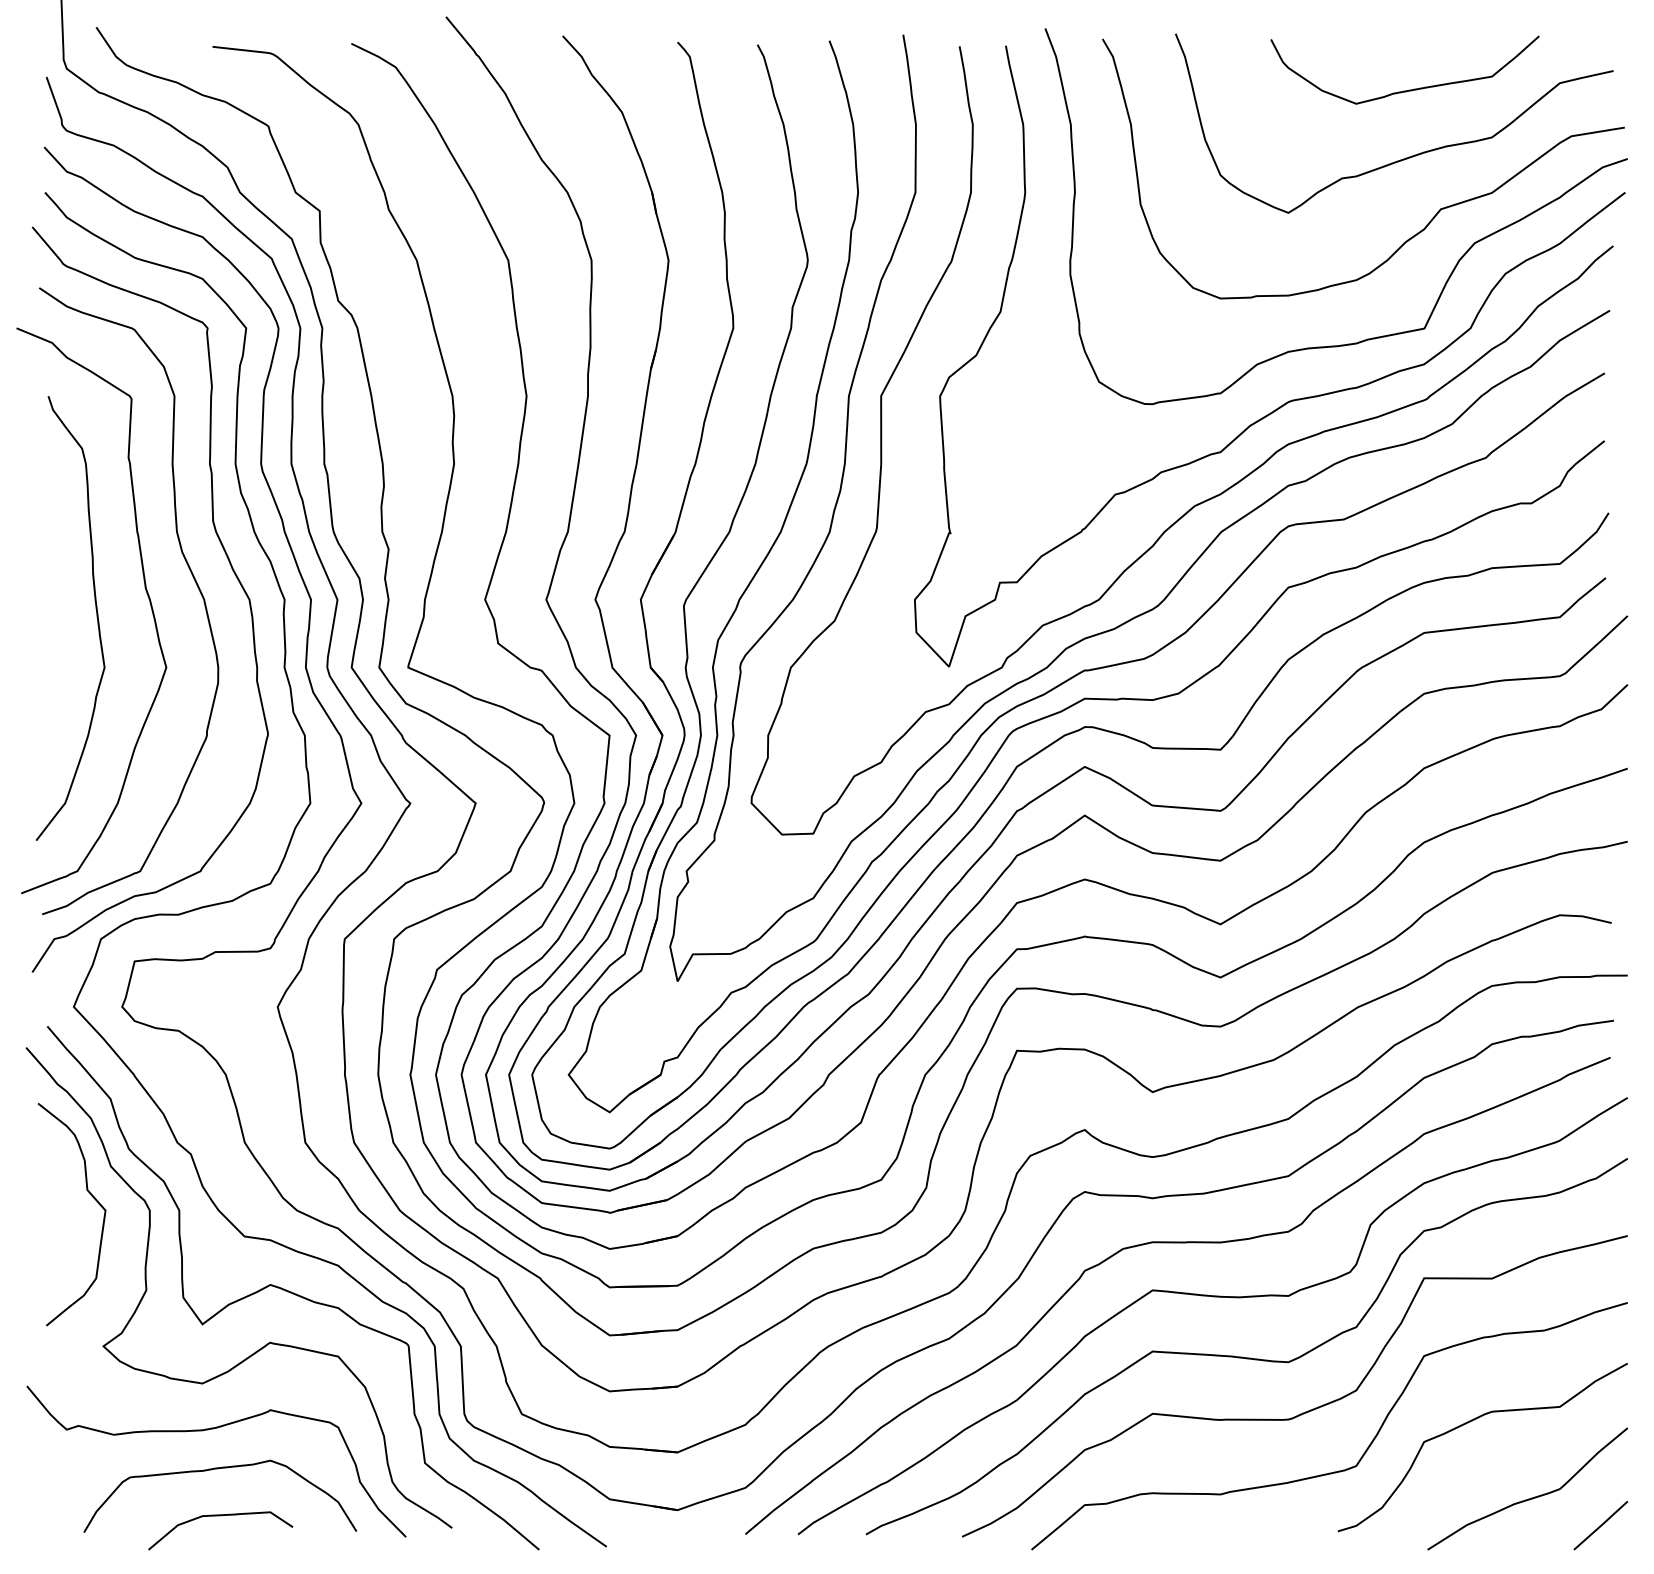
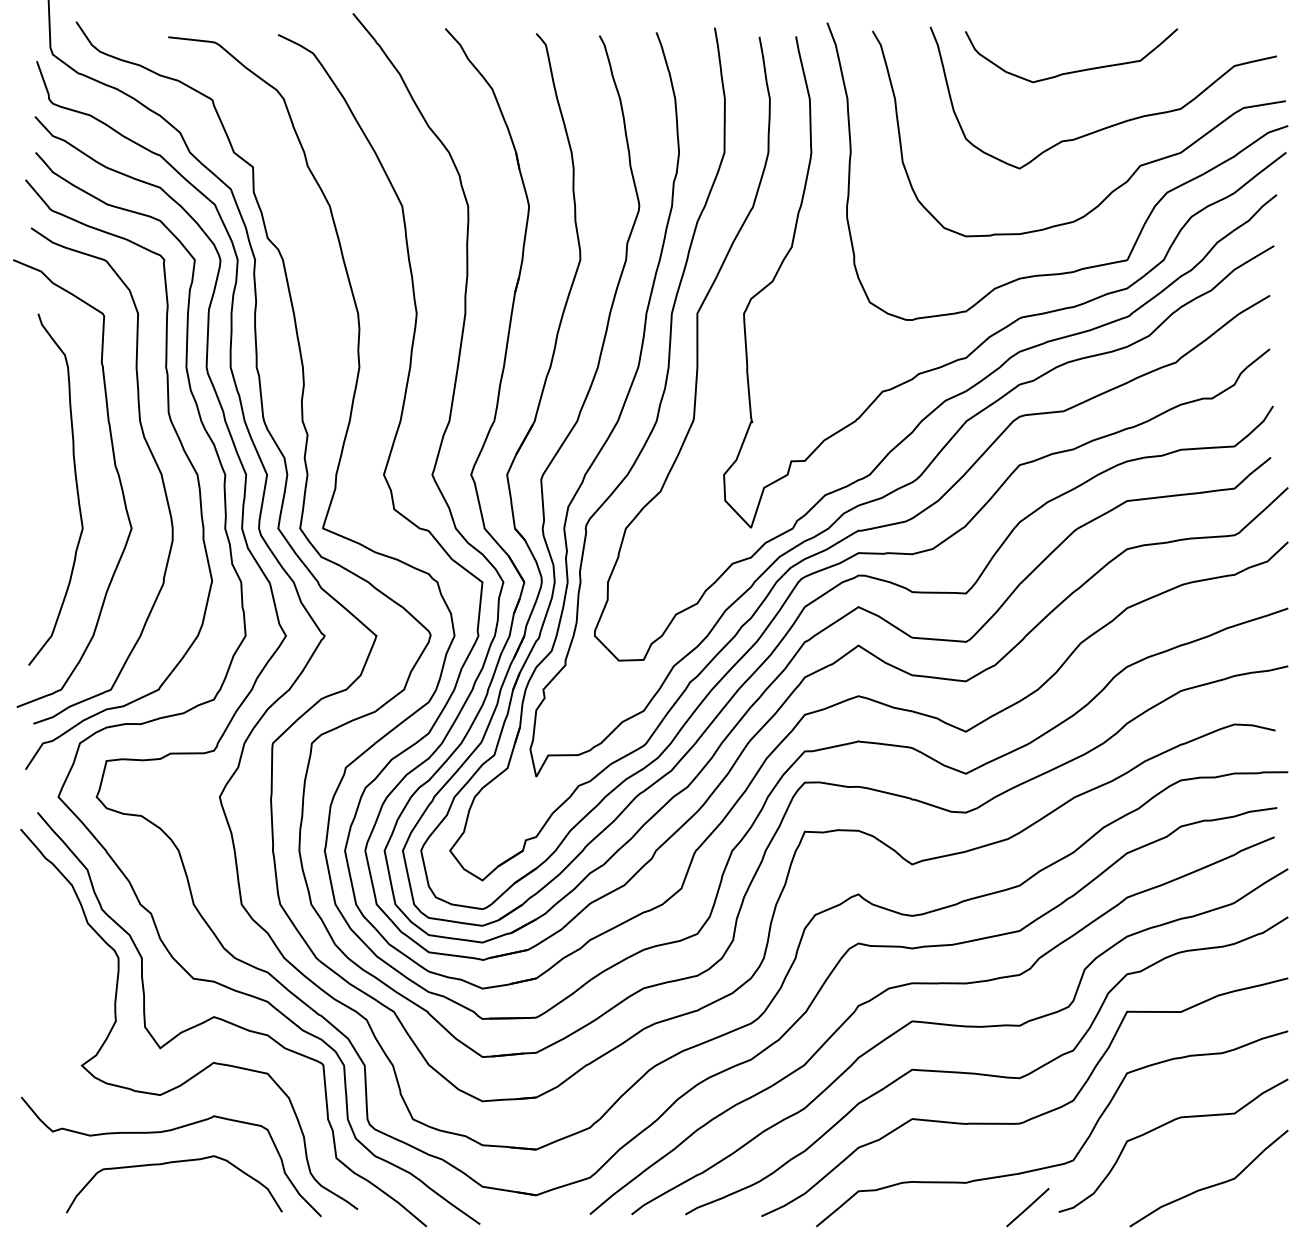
curve: (1409, 89) -> (1075, 70), moved
curve: (90, 1195) -> (71, 946), removed
curve: (220, 1516) -> (174, 1200), removed
line: (1600, 1525) -> (1027, 1207), moved

